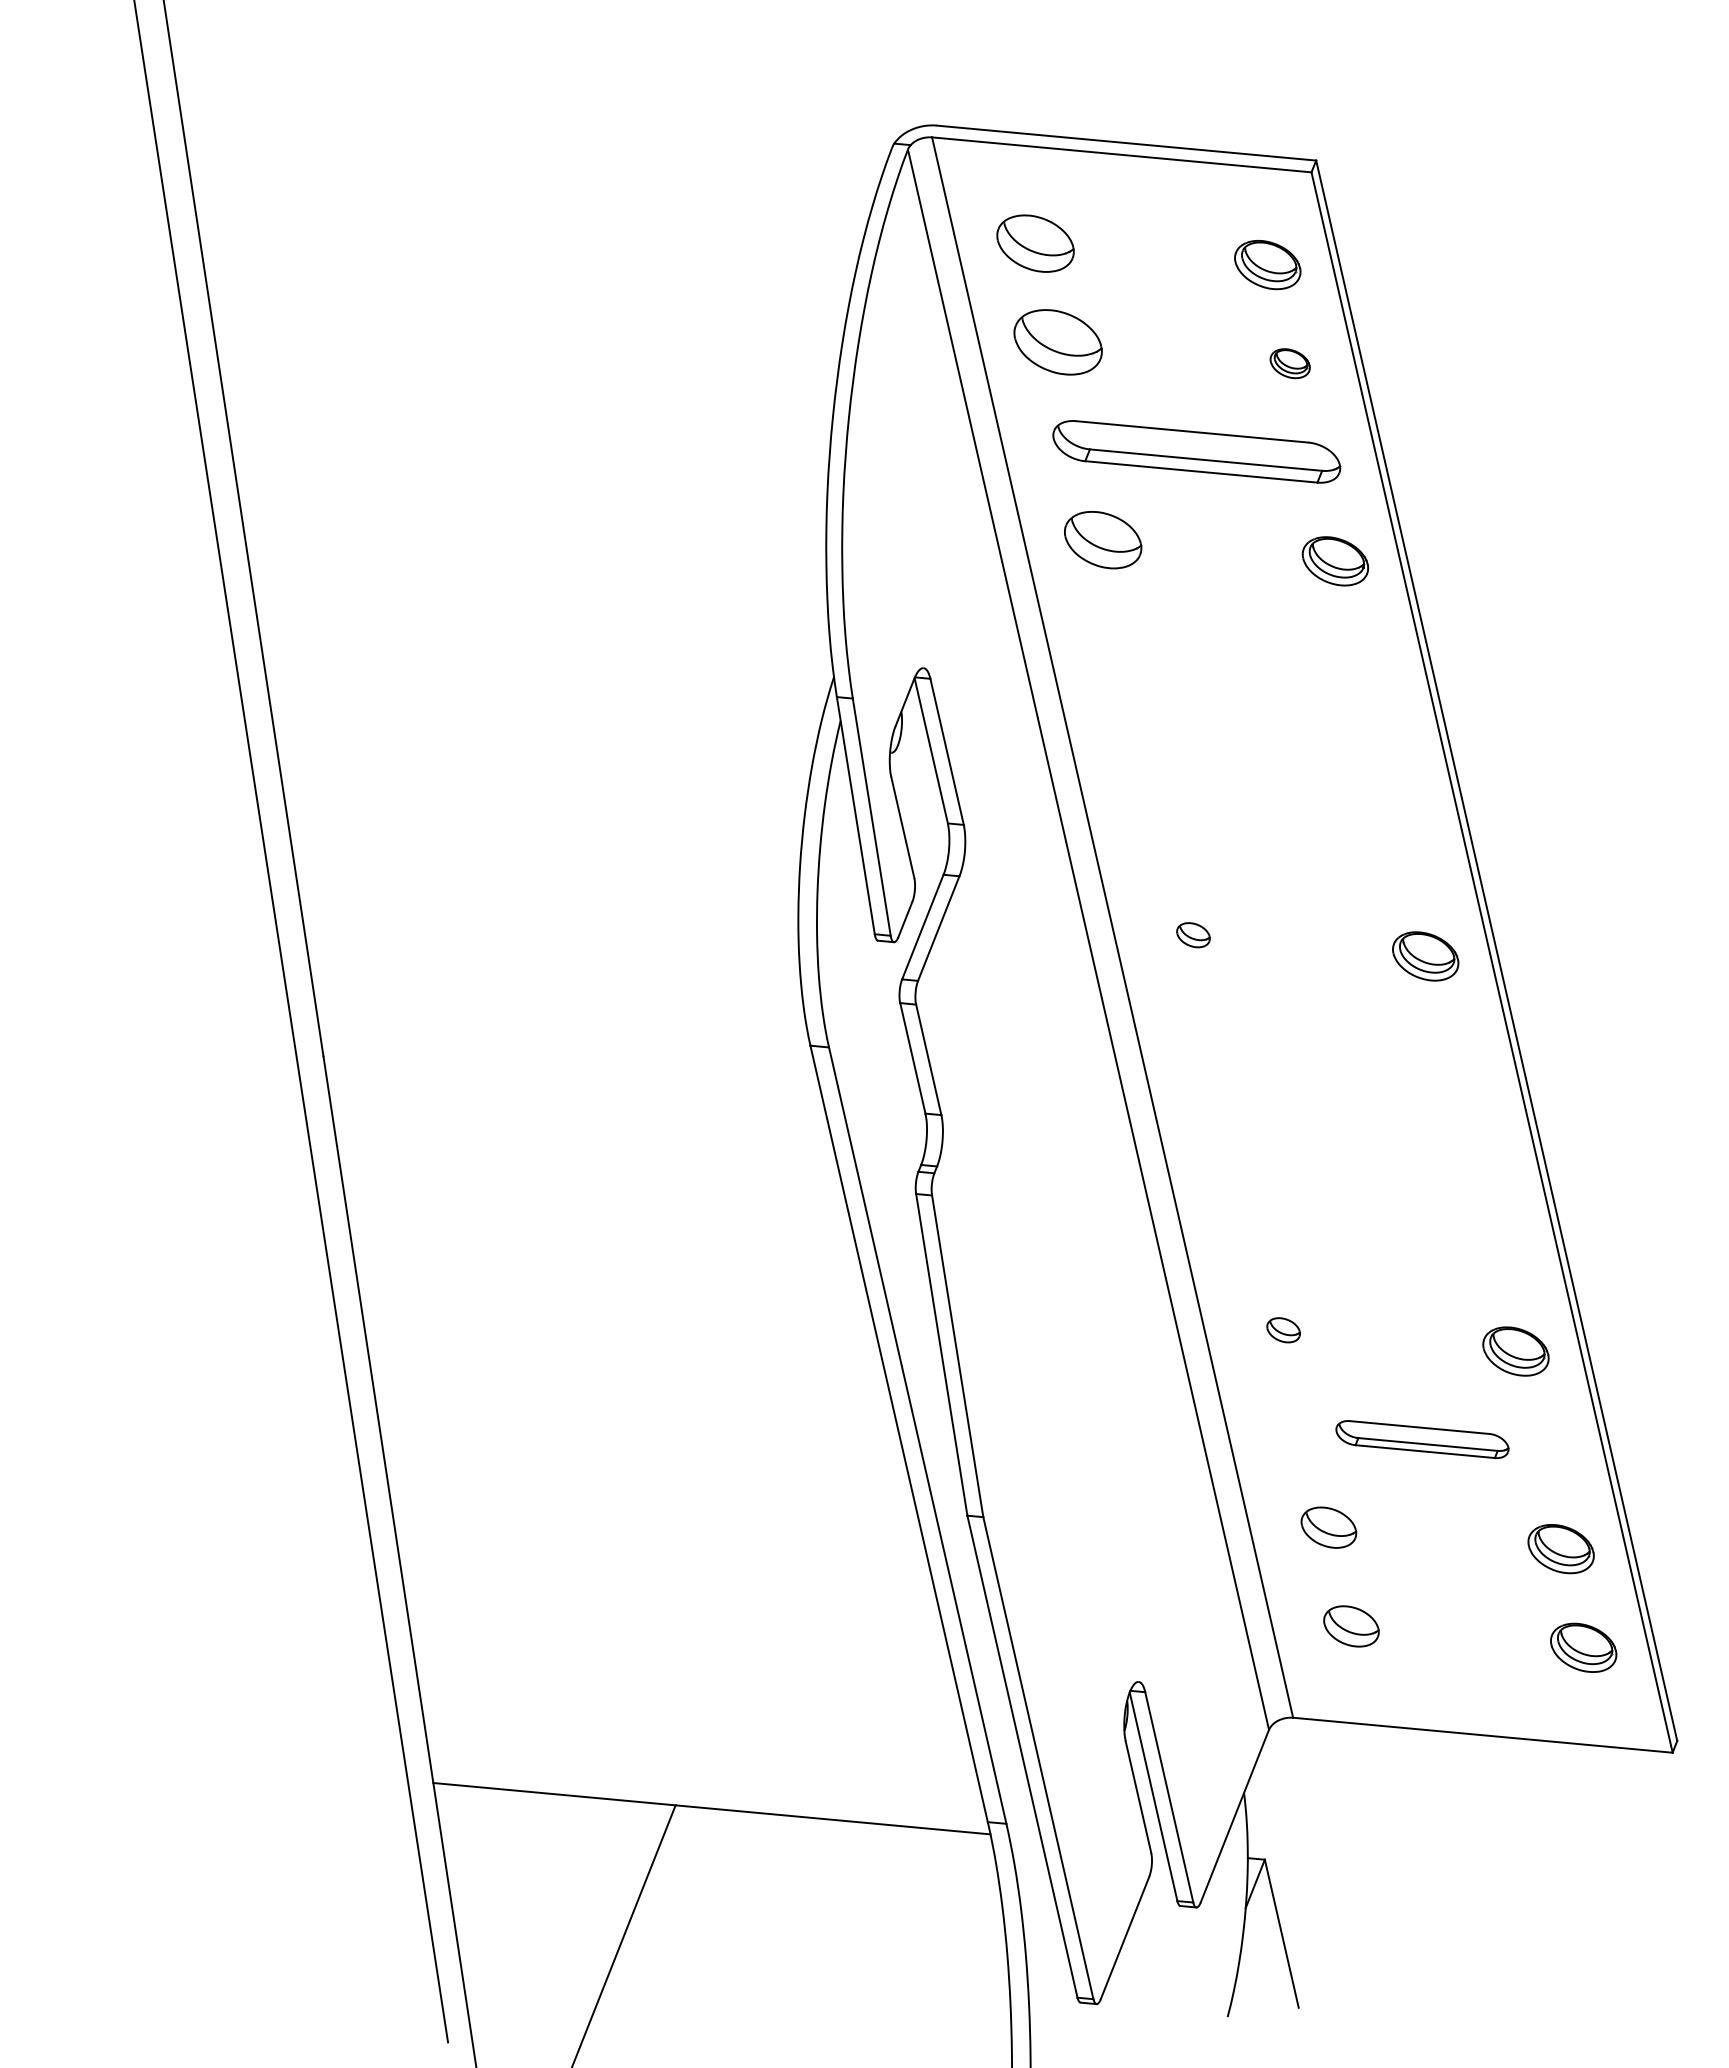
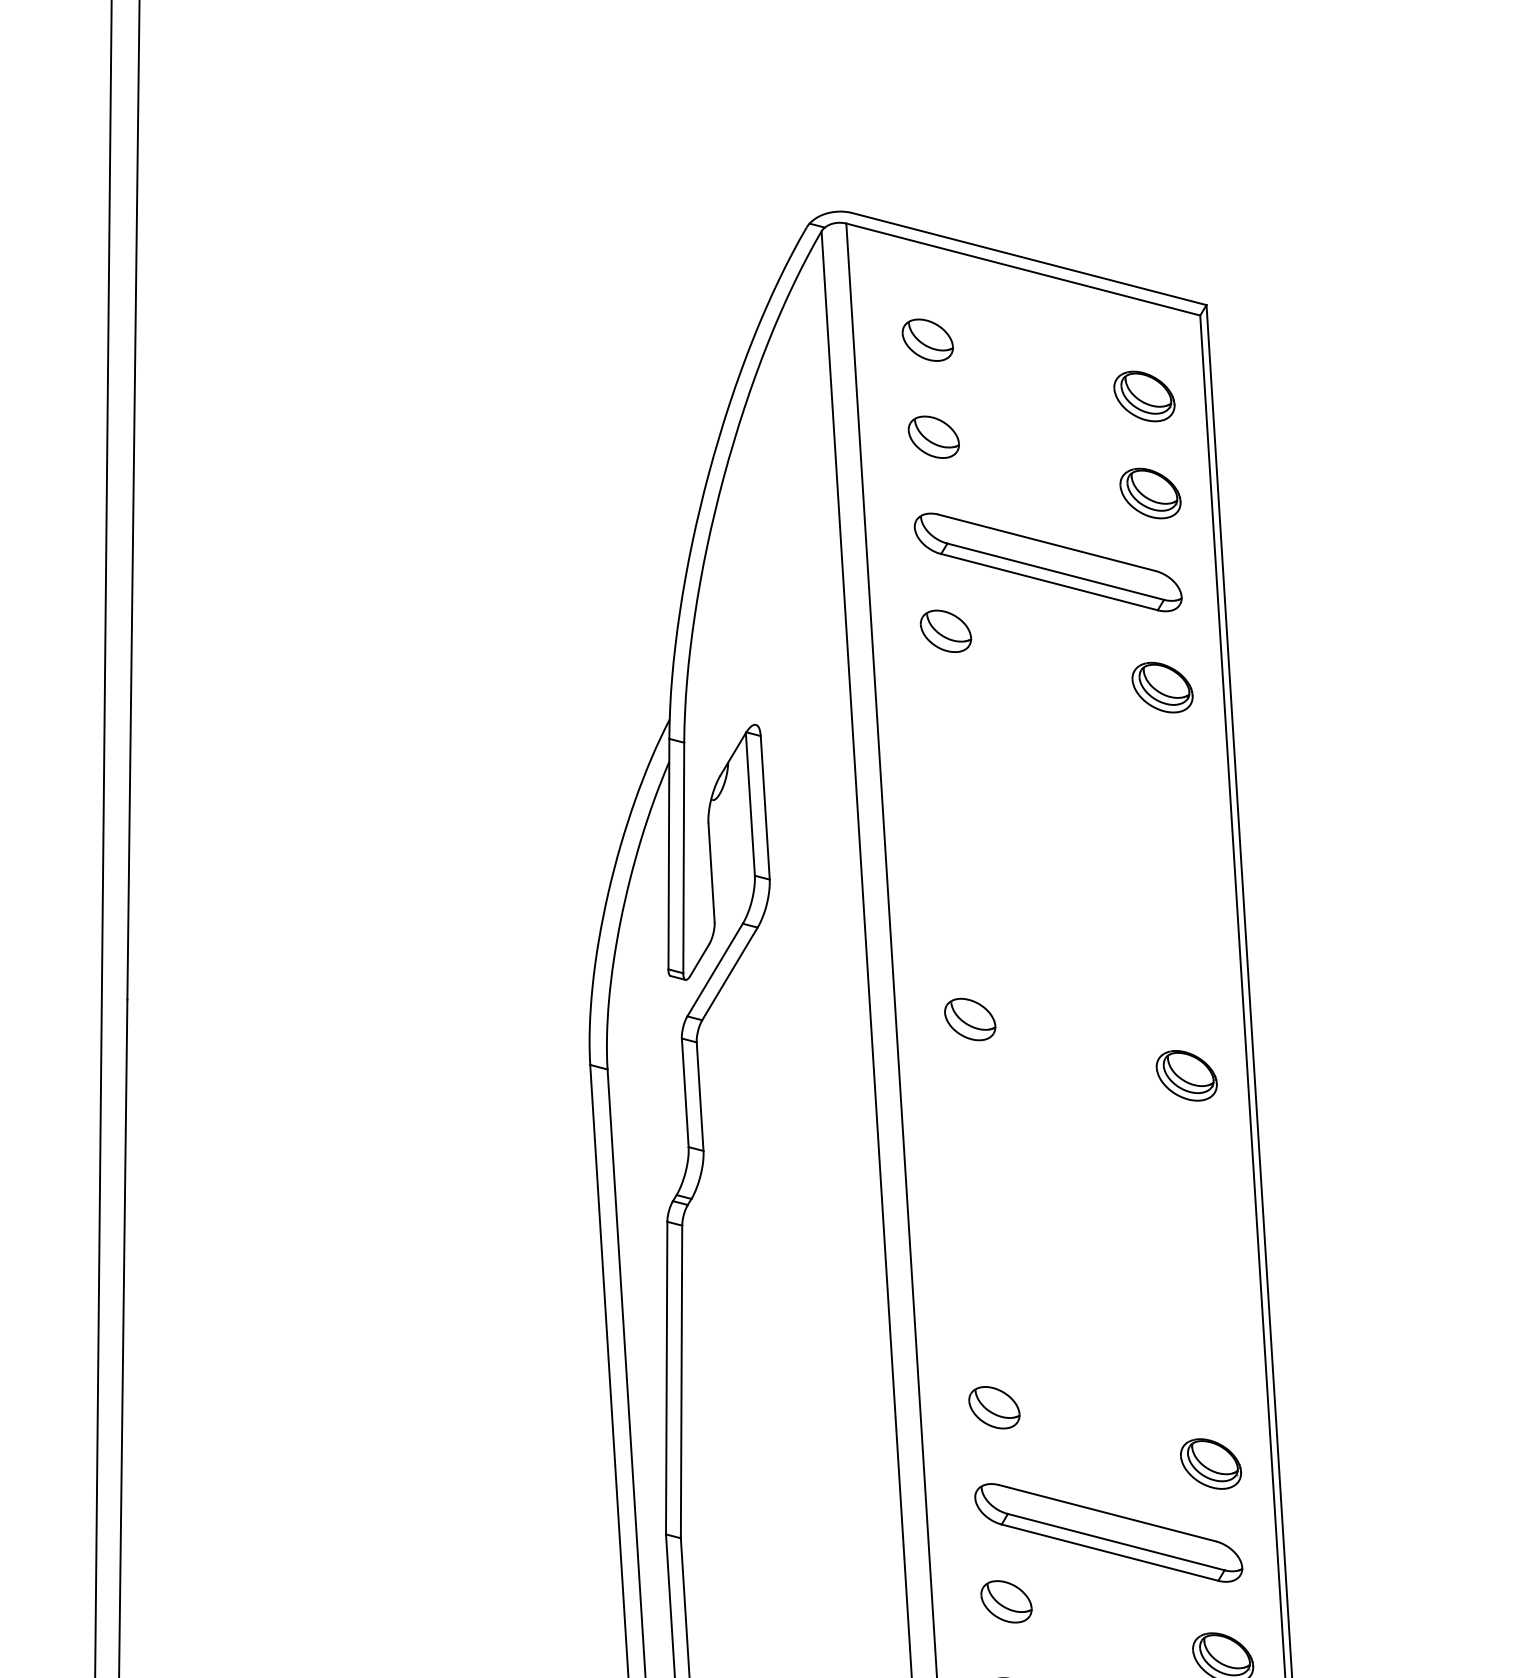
part: (1035, 243) -> (927, 340), size x0.71
part: (1057, 342) -> (933, 437), size x0.62
part: (1289, 363) -> (1149, 493), size x1.67
part: (1103, 539) -> (946, 630), size x0.71
part: (1193, 935) -> (970, 1019), size x1.67
part: (1283, 1330) -> (994, 1408), size x1.67
part: (1422, 1439) -> (1108, 1532), size x1.67

